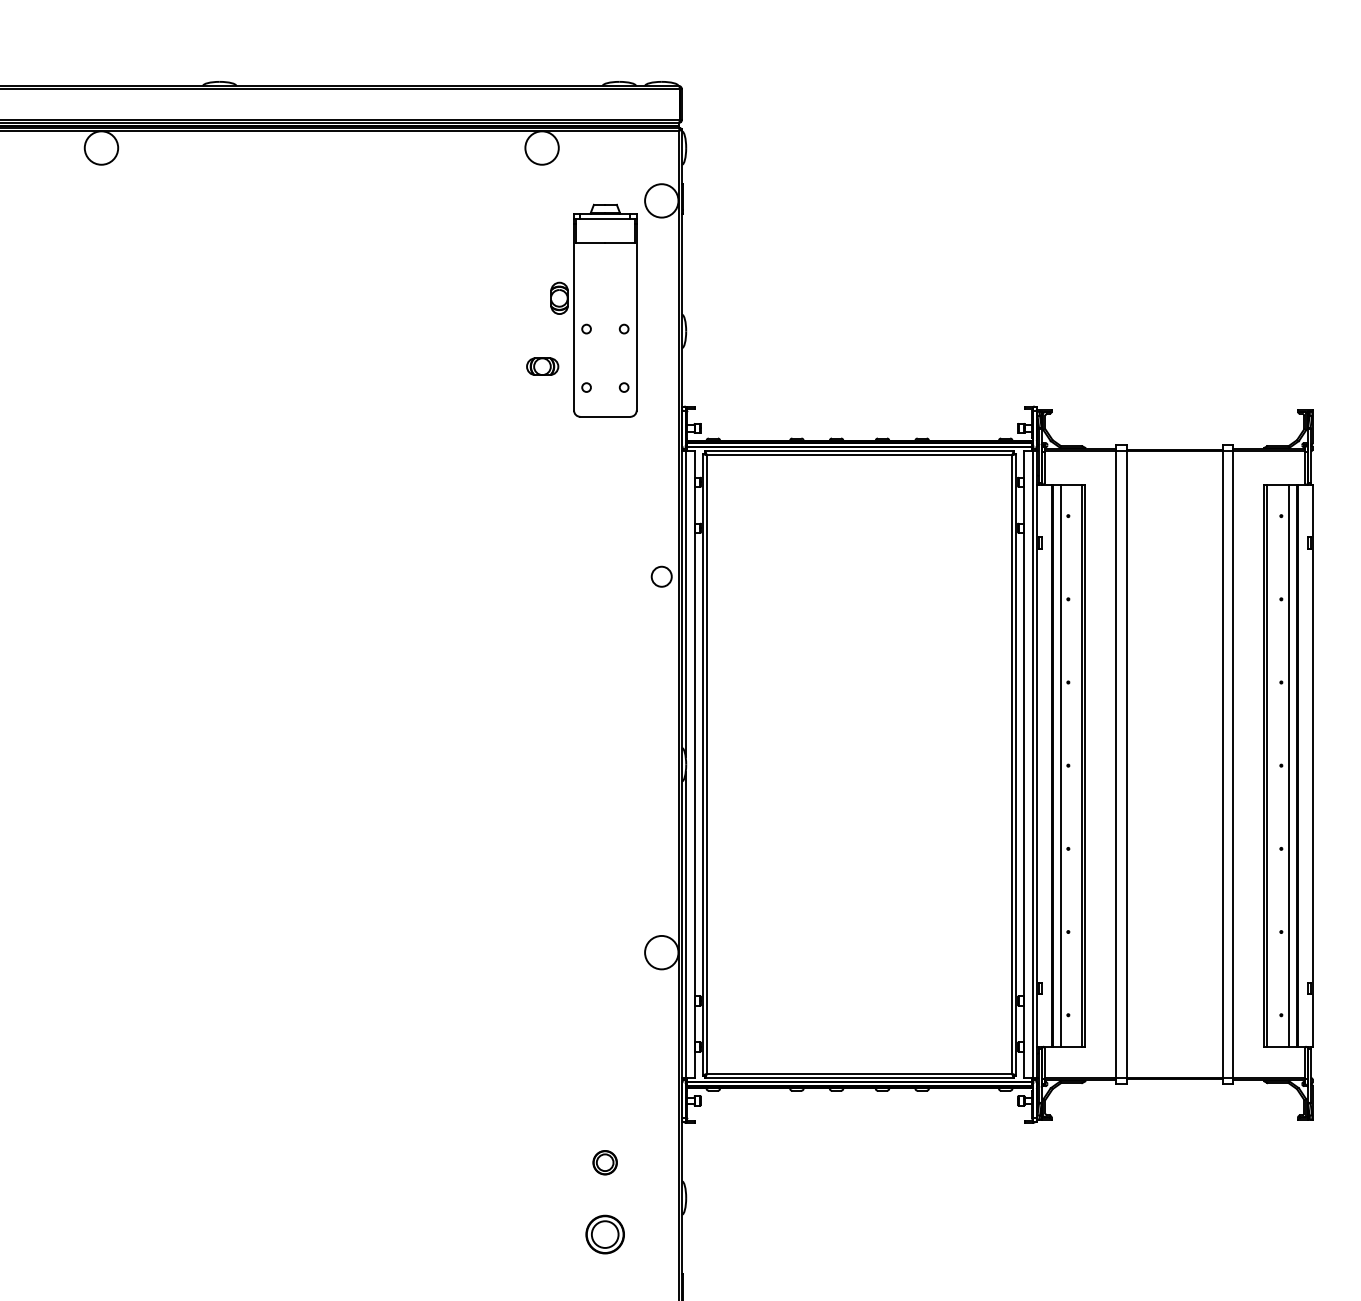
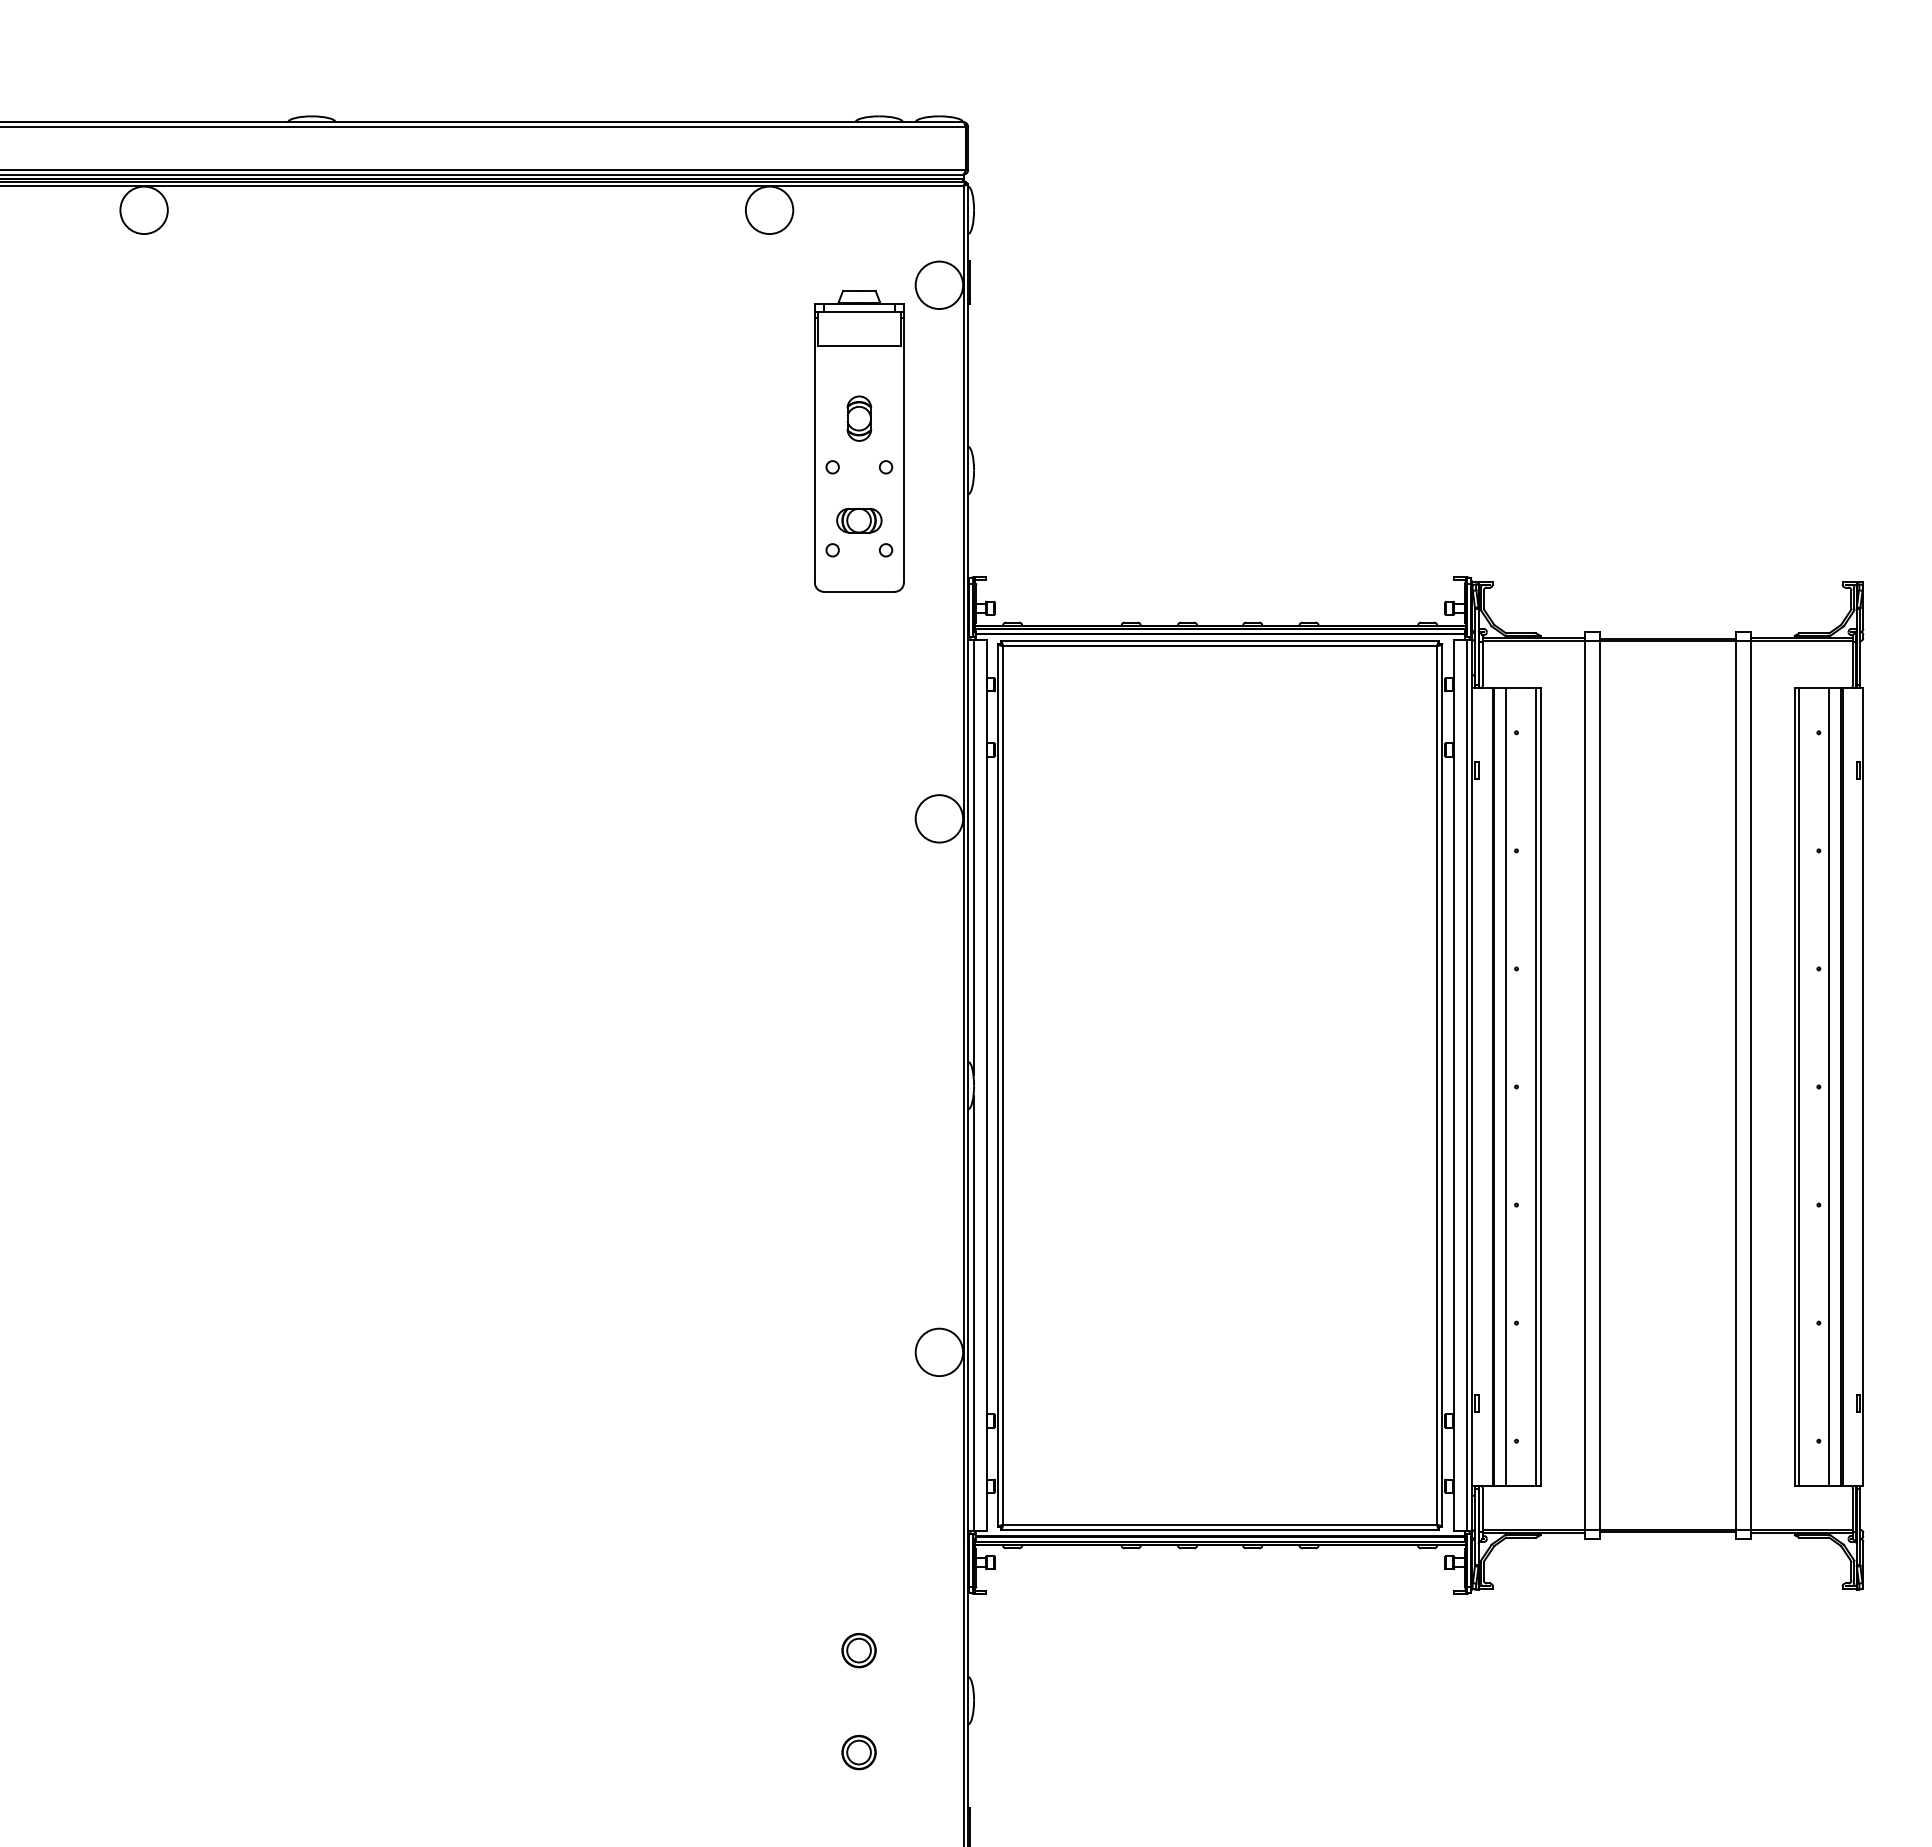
part: (559, 298) -> (859, 418), moved
part: (542, 366) -> (859, 520), moved
circle: (661, 576) -> (939, 818), size x1.67
part: (604, 1234) -> (858, 1752), size x0.62

